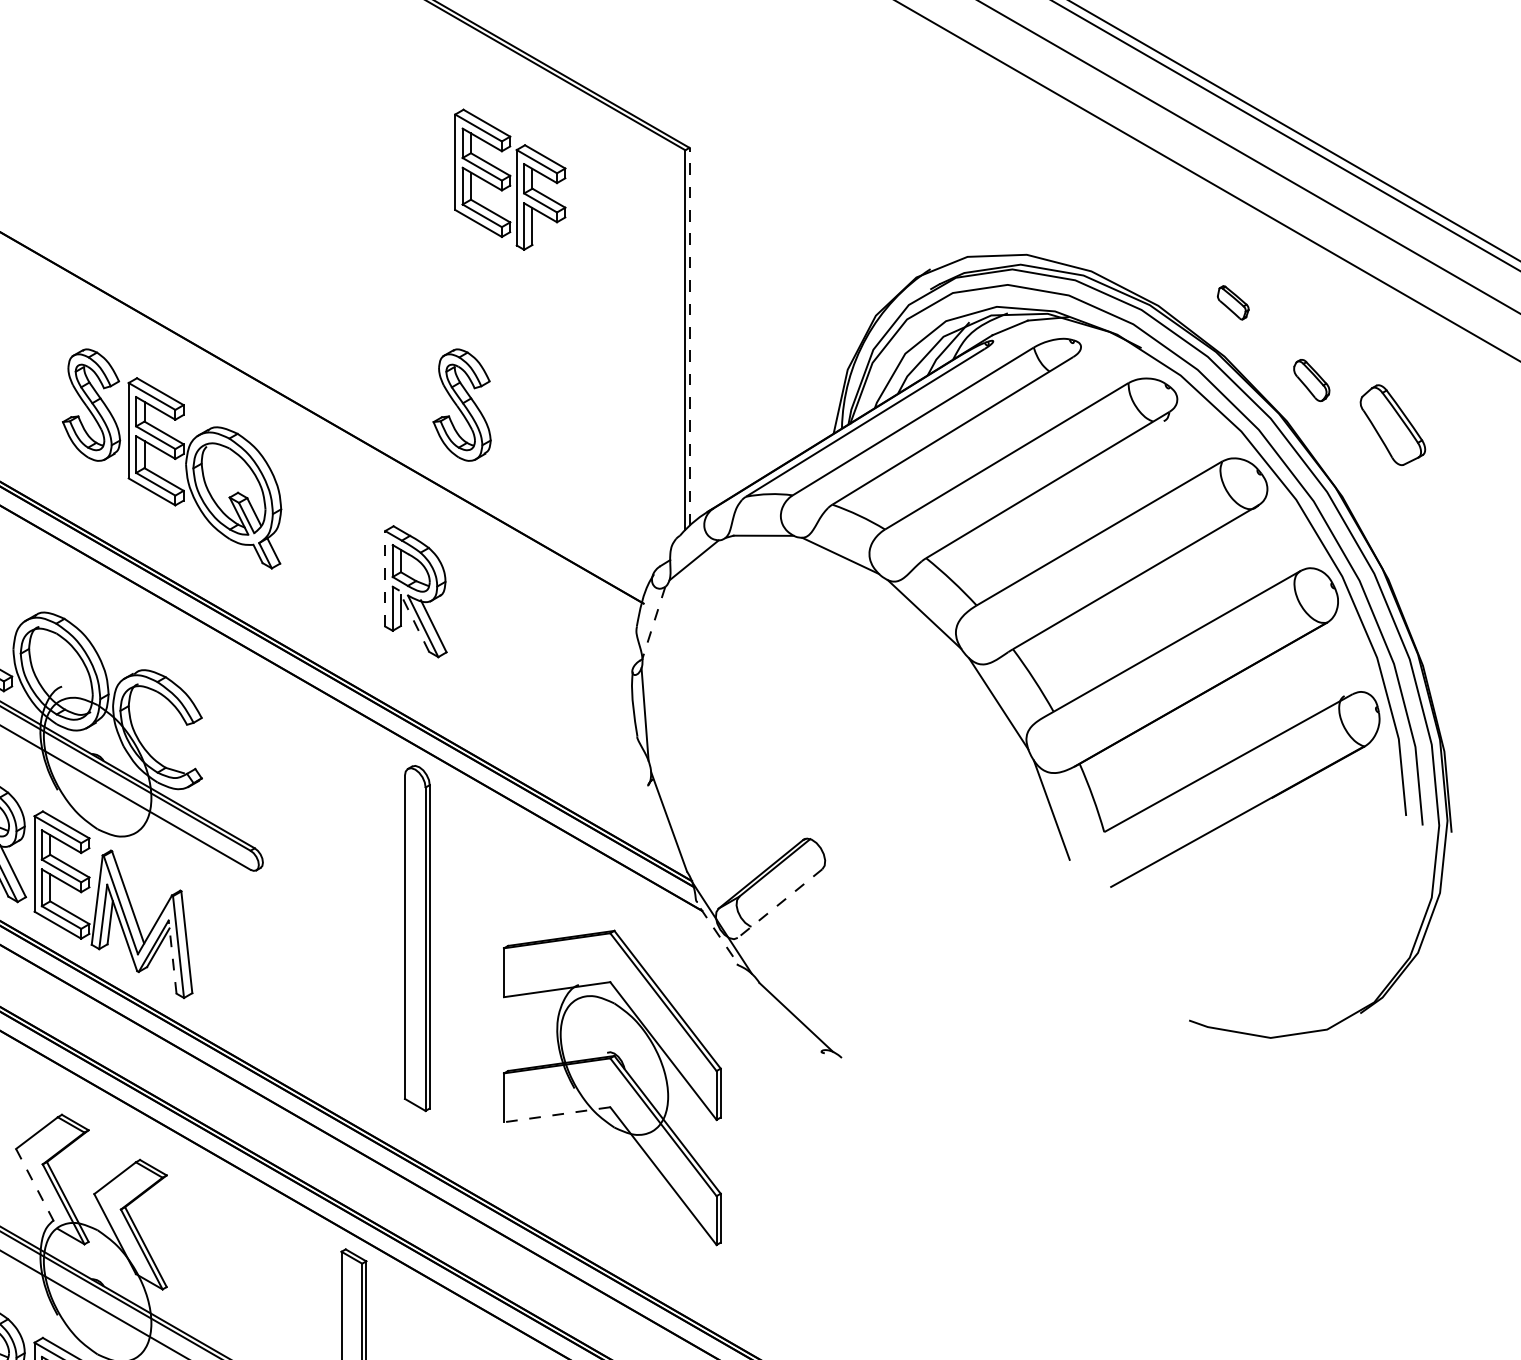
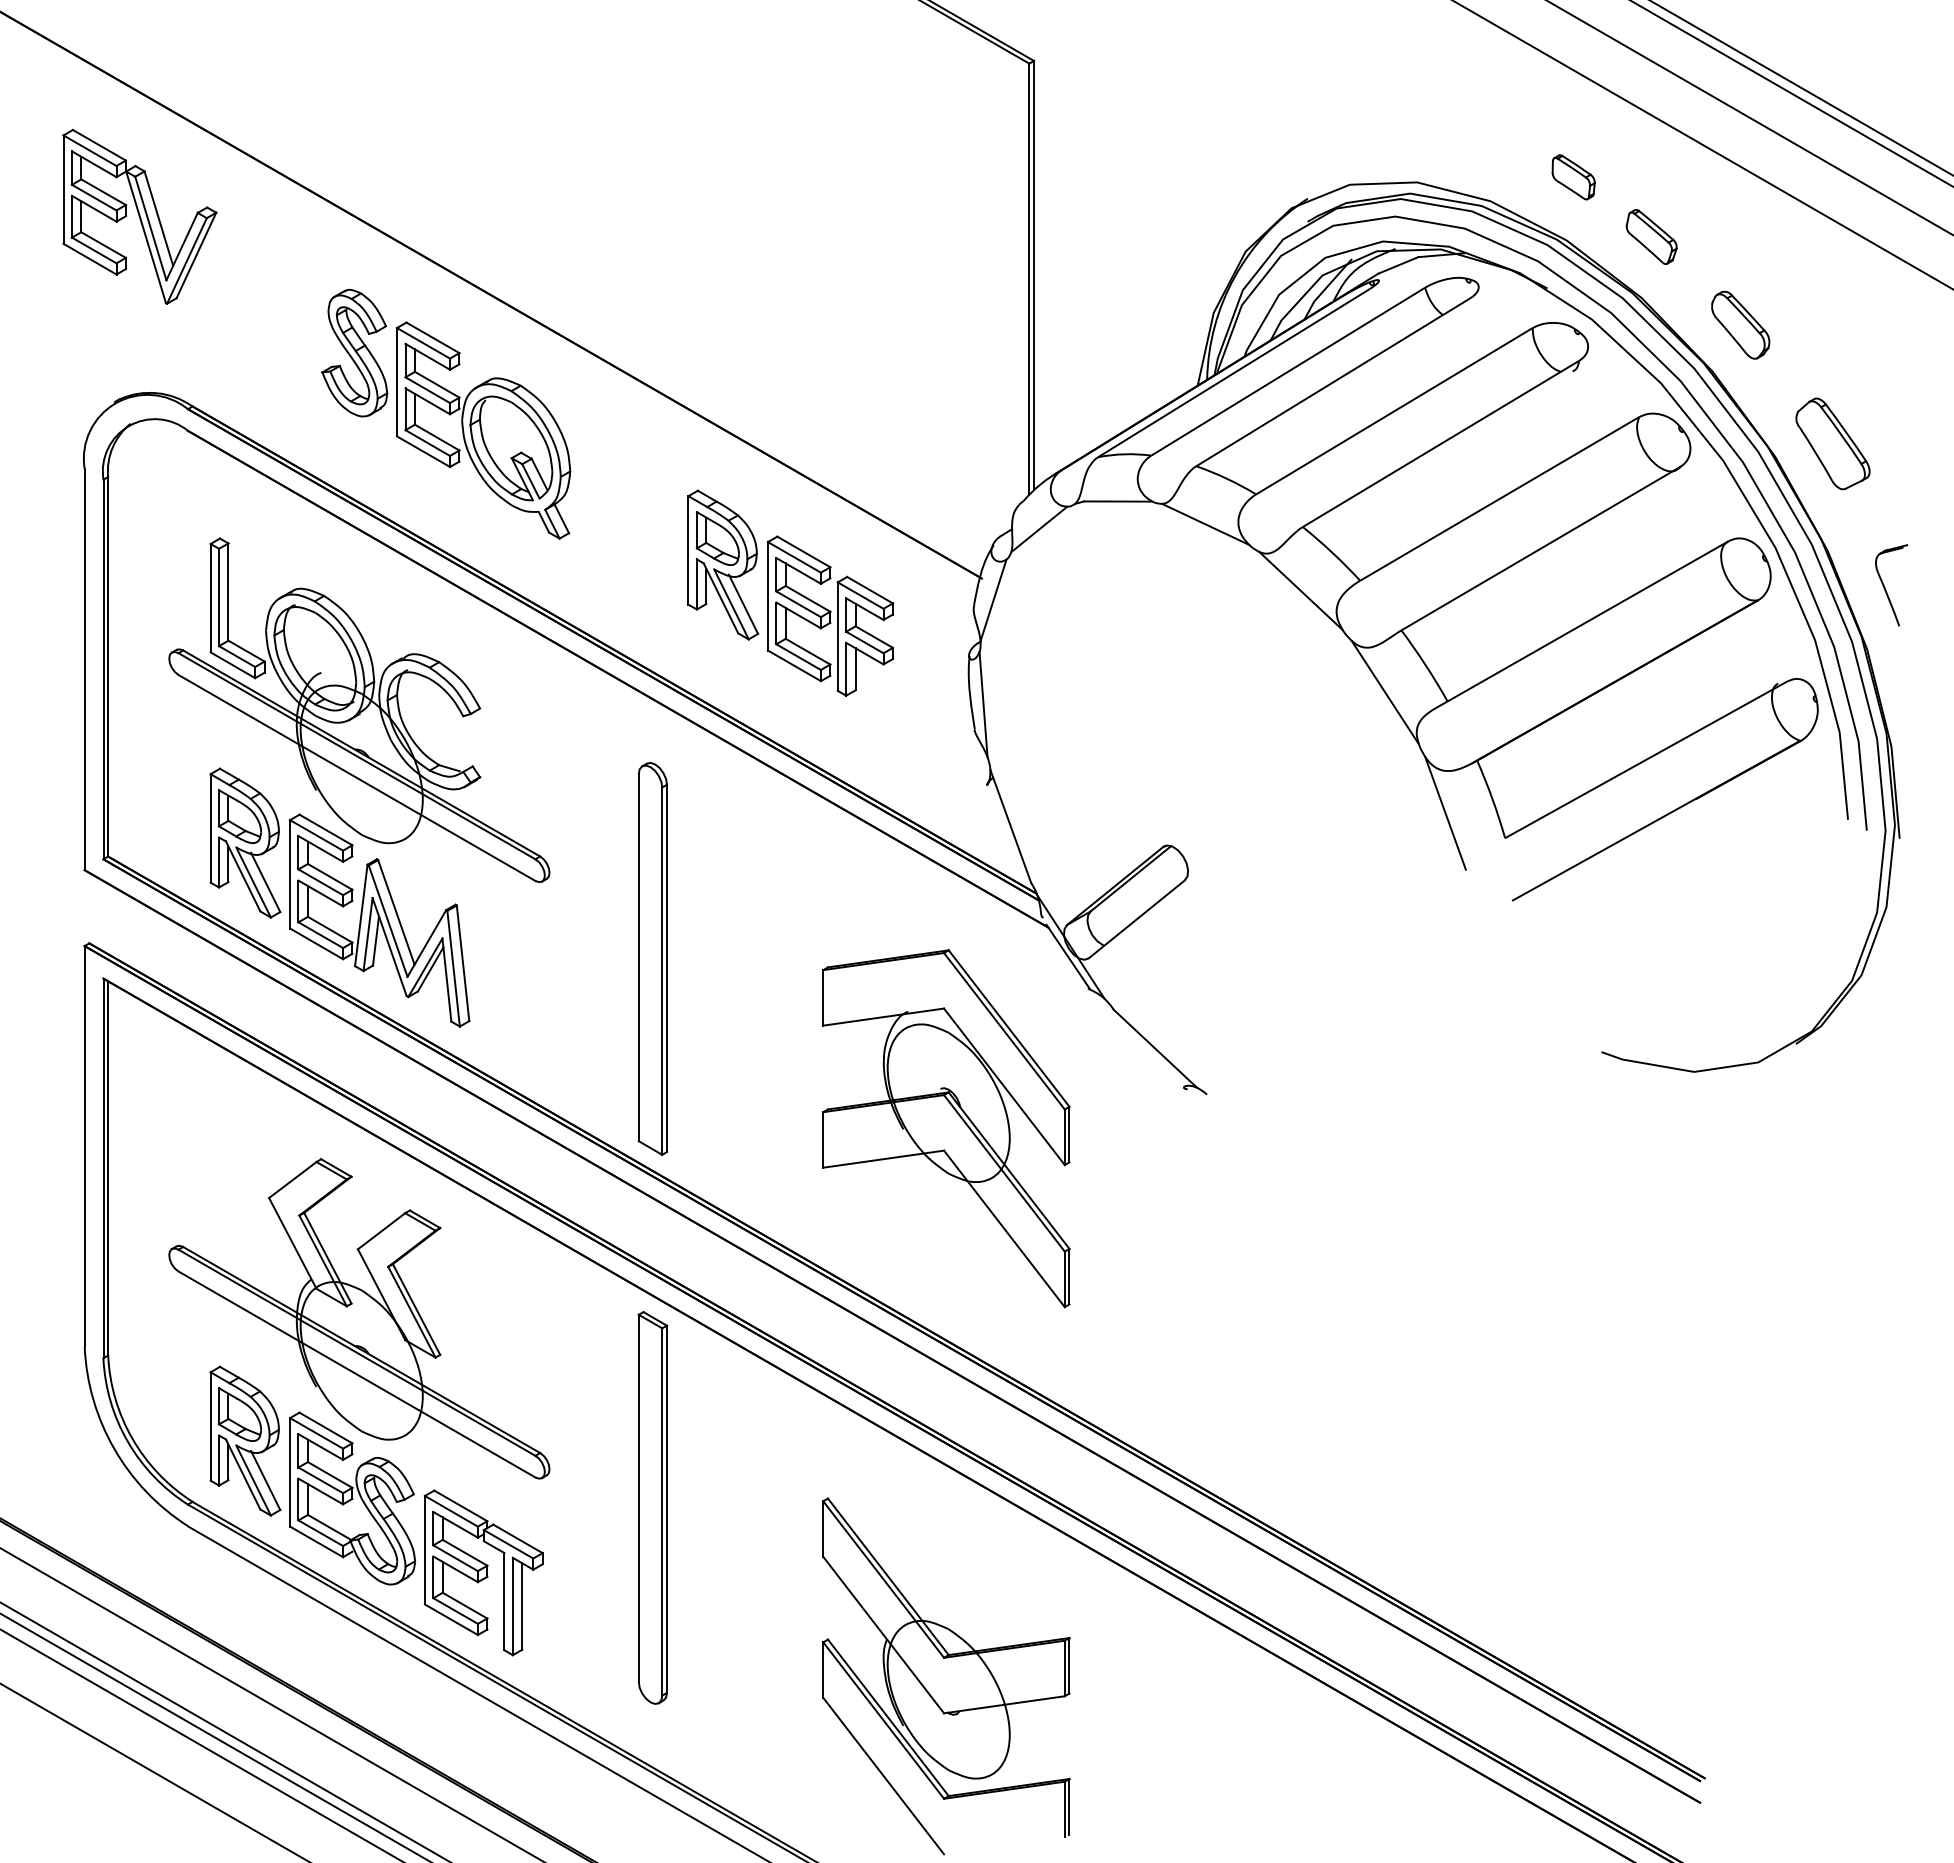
part: (510, 179) -> (830, 615), moved
part: (1164, 250) -> (1573, 177), added
part: (1233, 302) -> (1651, 236), size x1.43
line: (689, 336) -> (1034, 275), dashed -> solid
part: (1311, 379) -> (1740, 324), size x1.43
part: (461, 405) -> (775, 353), removed
part: (1392, 424) -> (1832, 443), moved
line: (385, 577) -> (688, 549), dashed -> solid
part: (1439, 611) -> (1885, 587), added
line: (413, 620) -> (720, 597), dashed -> solid
line: (653, 622) -> (993, 600), dashed -> solid
line: (779, 903) -> (1136, 919), dashed -> solid
line: (719, 936) -> (1068, 956), dashed -> solid
part: (417, 938) -> (652, 958), moved
line: (172, 957) -> (446, 980), dashed -> solid
line: (557, 1115) -> (883, 1159), dashed -> solid
line: (37, 1188) -> (293, 1243), dashed -> solid

